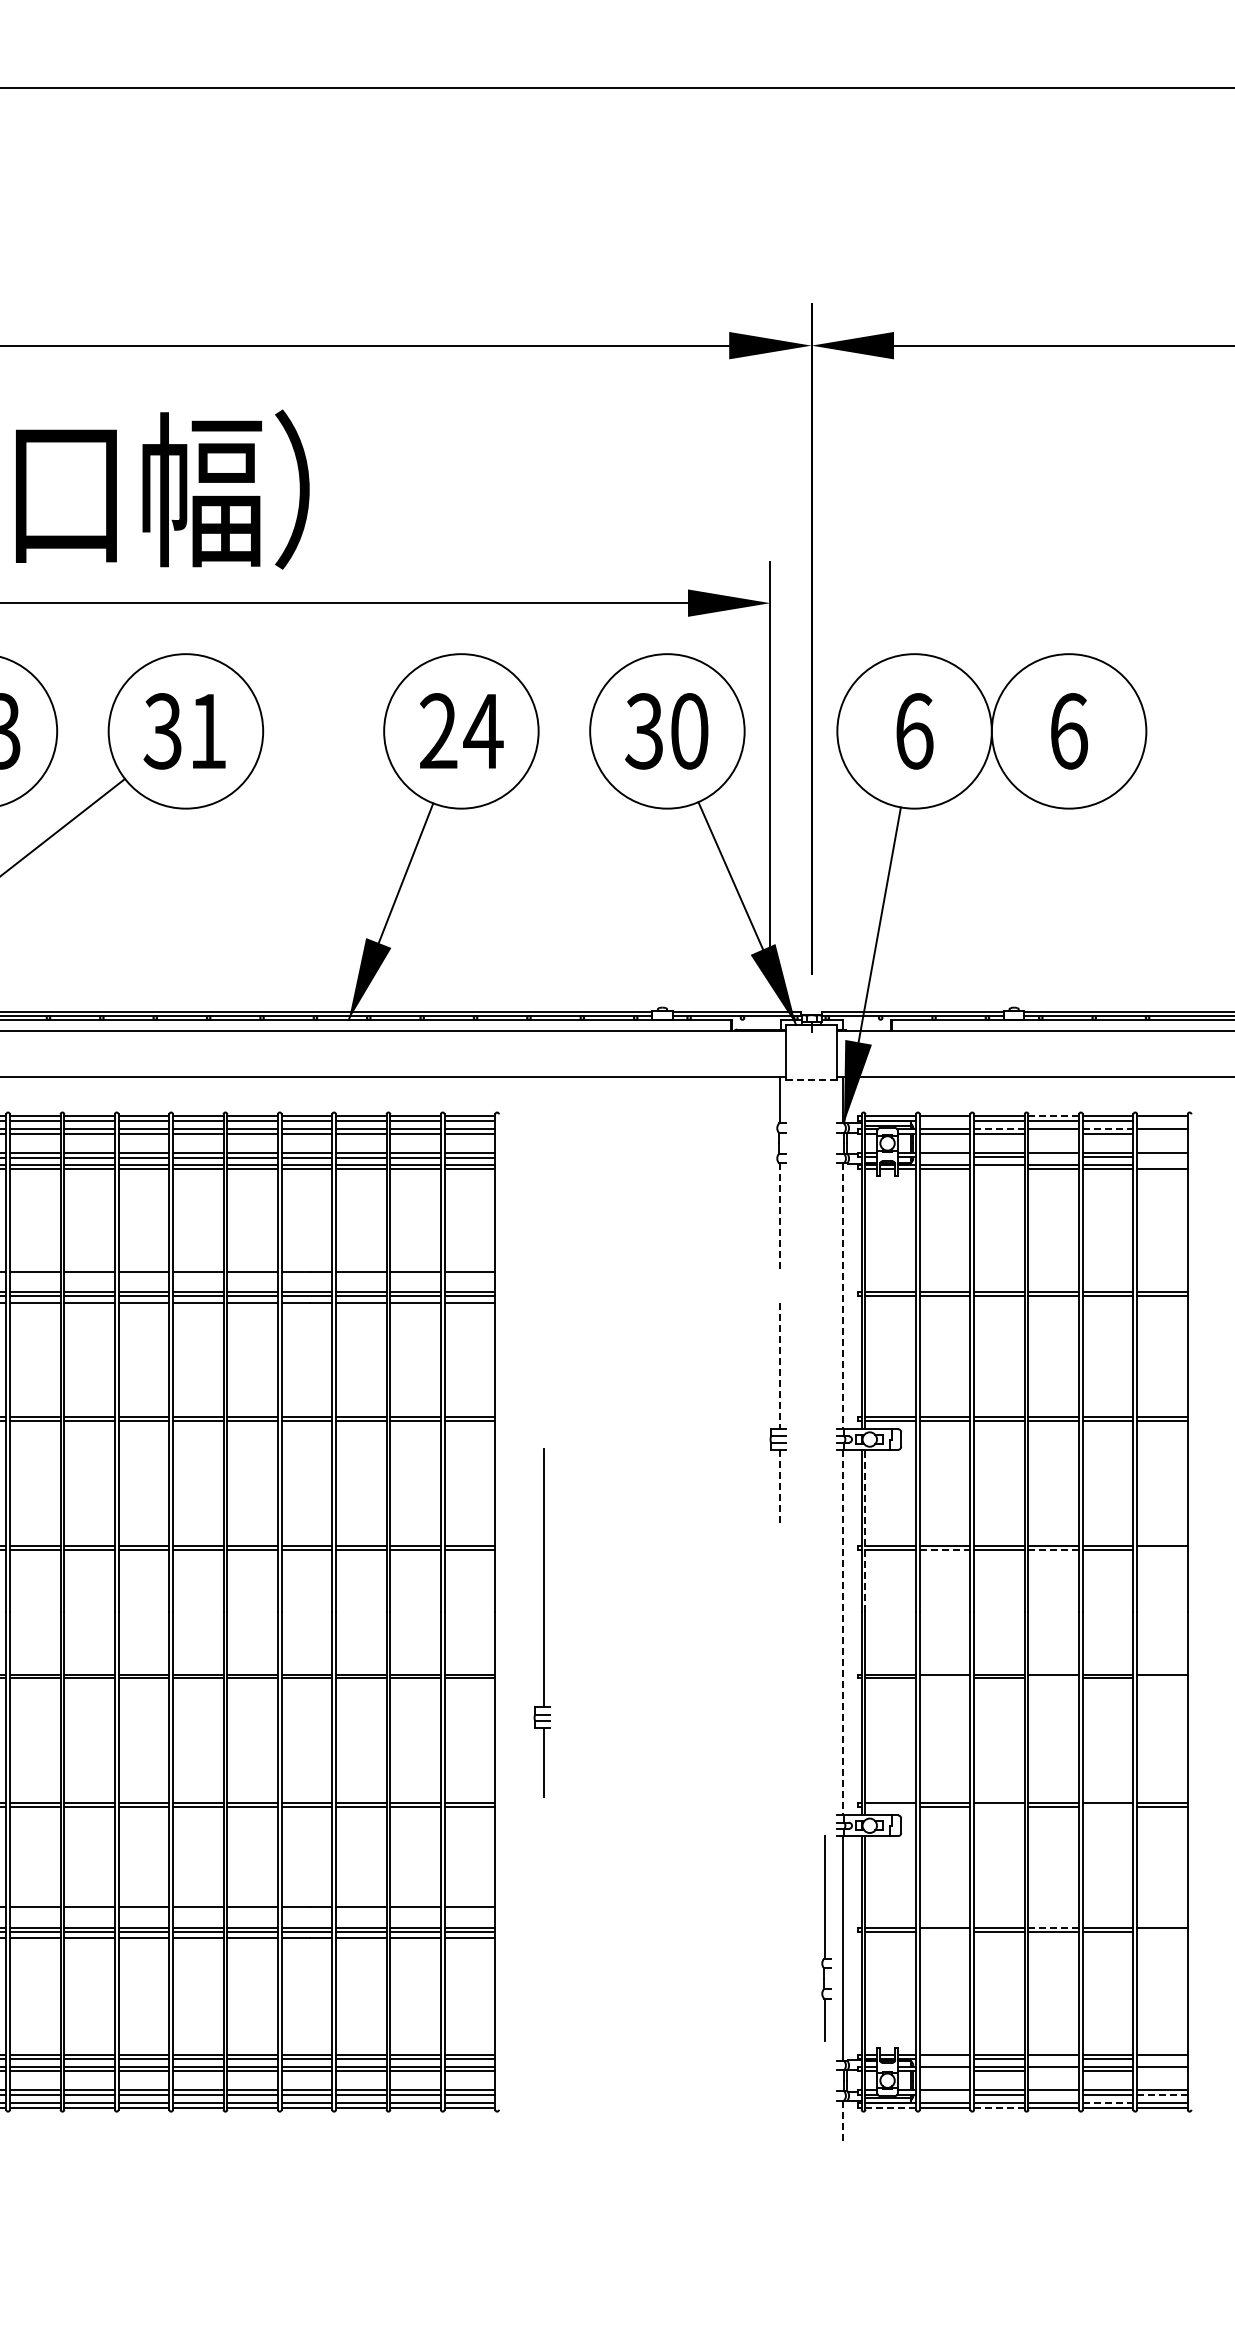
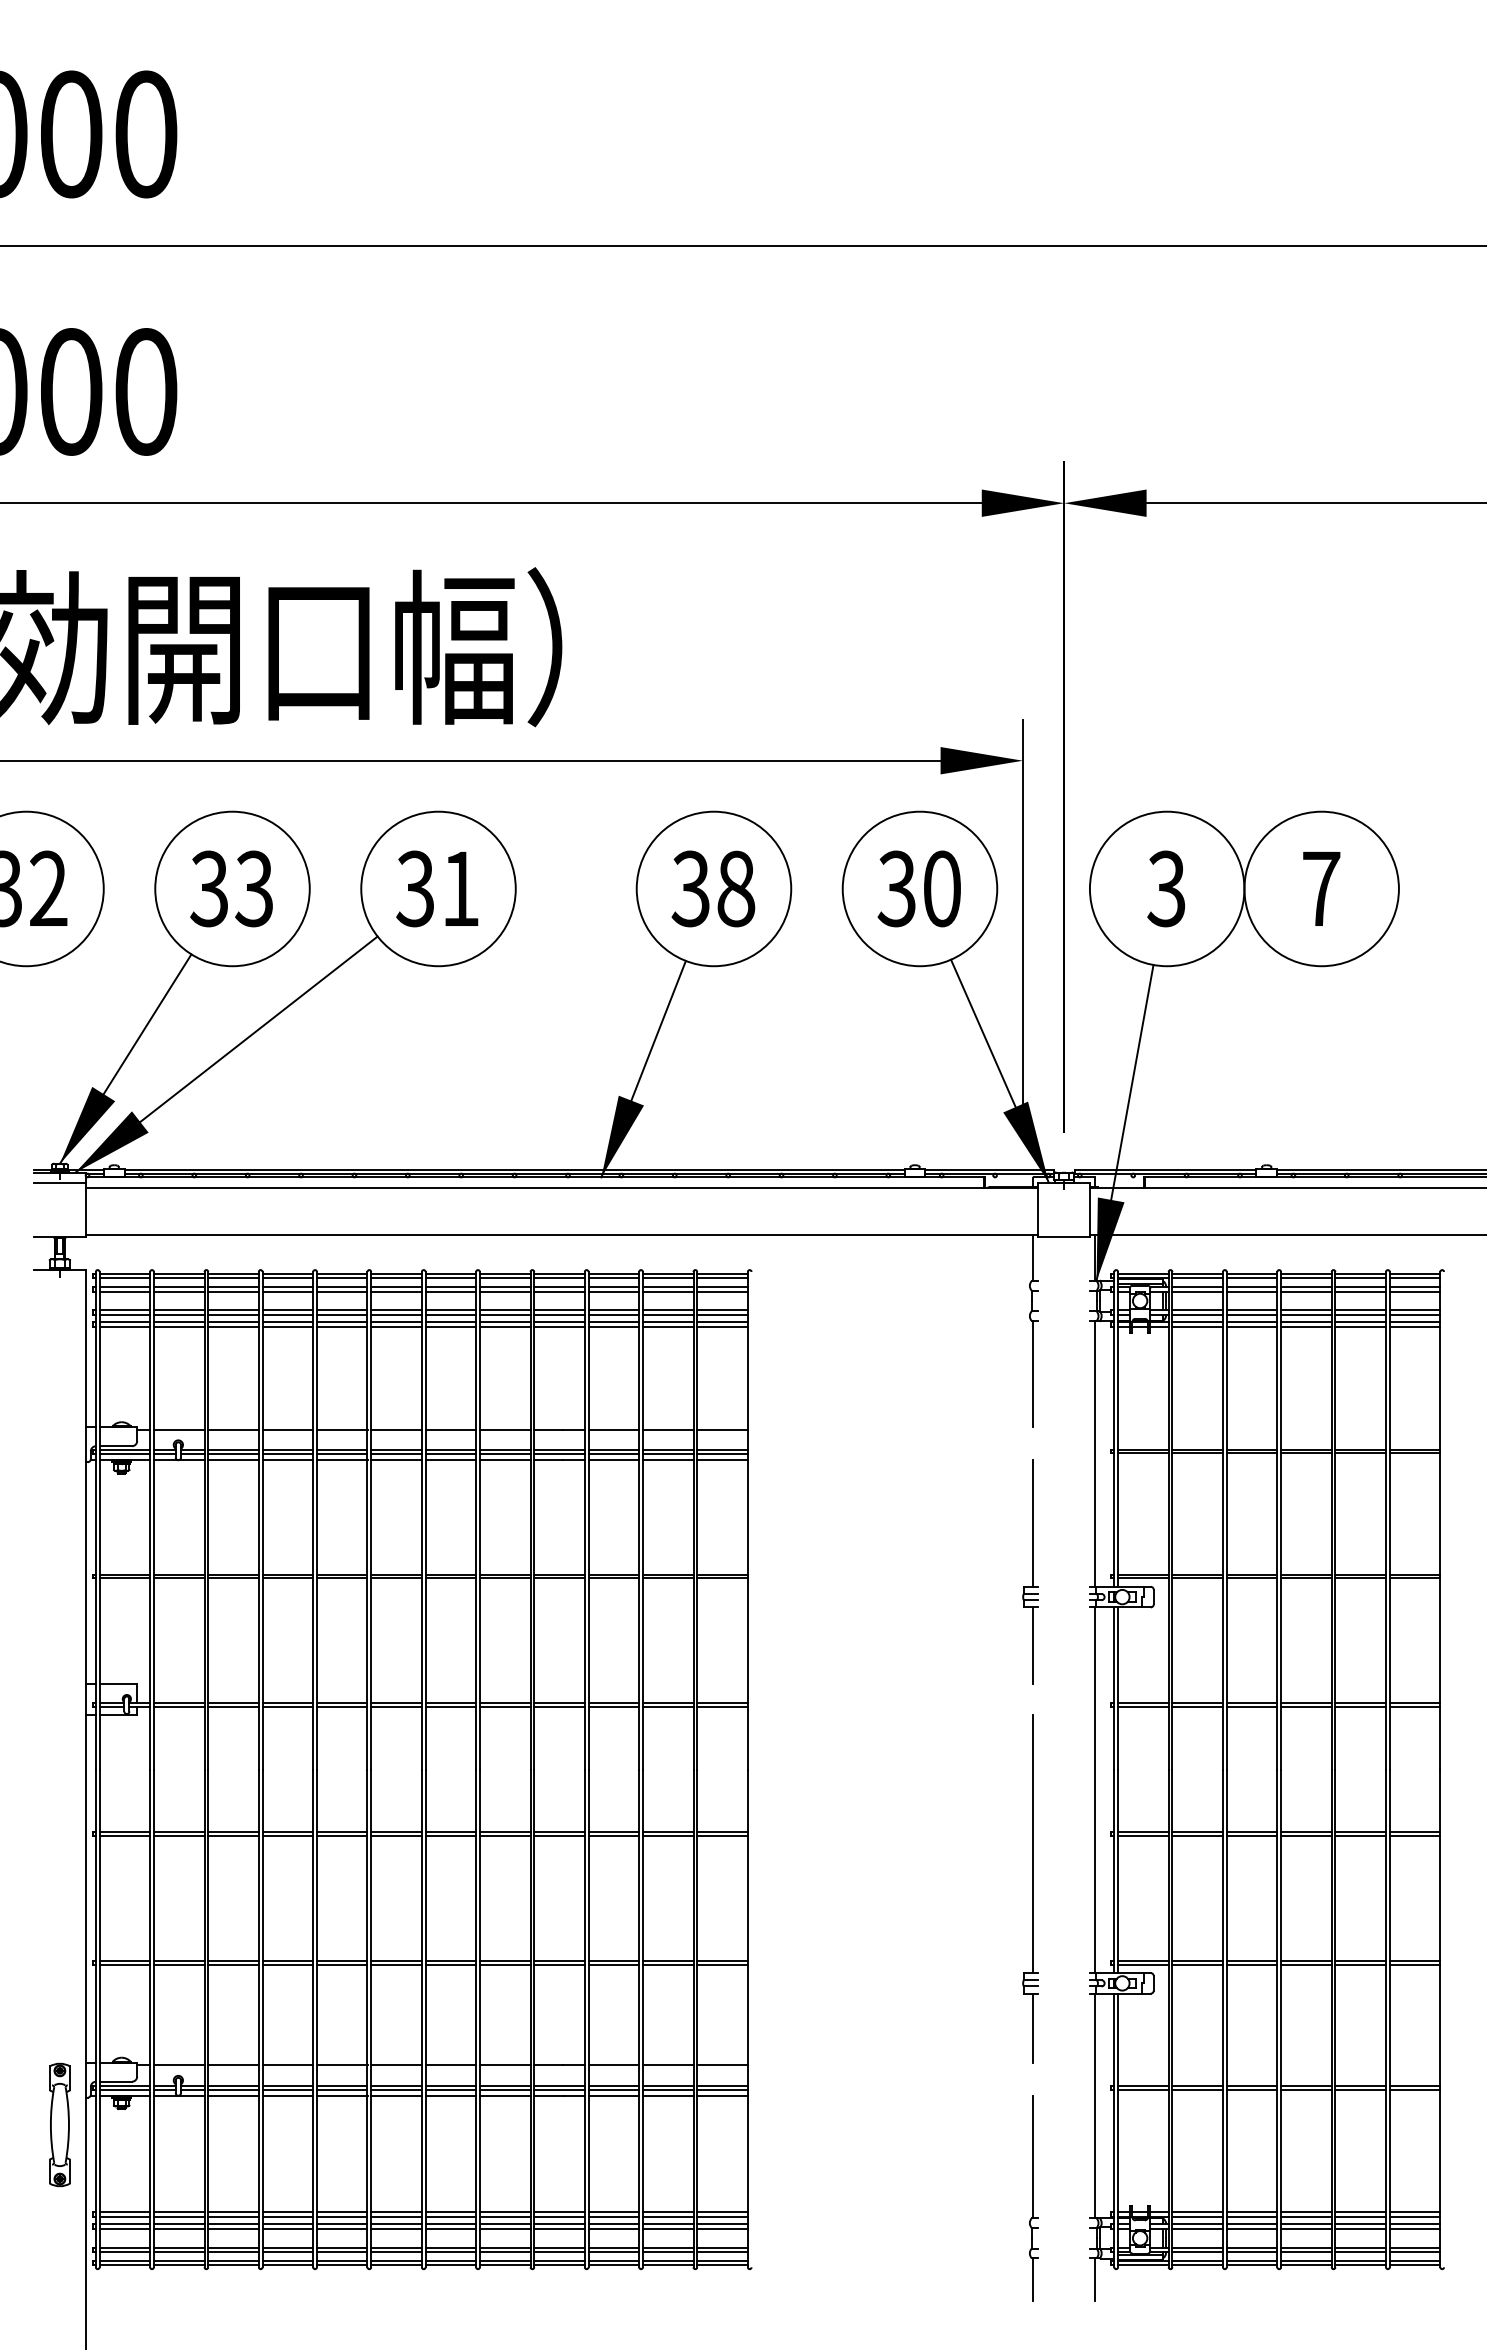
text: (460, 730) -> (713, 888), 24 -> 38
text: (913, 730) -> (1166, 888), 6 -> 3
text: (1068, 730) -> (1321, 888), 6 -> 7
line: (811, 1079) -> (1064, 1237), dashed -> solid
line: (1053, 1115) -> (1306, 1273), dashed -> solid
line: (944, 1120) -> (1197, 1278), added
line: (1161, 1120) -> (1414, 1278), added
line: (999, 1128) -> (1252, 1286), dashed -> solid
line: (1108, 1128) -> (1361, 1286), dashed -> solid
line: (1053, 1133) -> (1306, 1291), added
line: (1161, 1133) -> (1414, 1291), added
line: (944, 1157) -> (1197, 1315), added
line: (1053, 1157) -> (1306, 1315), added
line: (1161, 1157) -> (1414, 1315), added
line: (1161, 1164) -> (1414, 1322), added
line: (998, 1169) -> (1251, 1327), added
line: (780, 1216) -> (1033, 1374), dashed -> solid
line: (842, 1295) -> (1095, 1453), dashed -> solid
line: (780, 1366) -> (1033, 1524), dashed -> solid
line: (780, 1488) -> (1033, 1646), dashed -> solid
line: (865, 1530) -> (1118, 1688), dashed -> solid
line: (945, 1549) -> (1198, 1707), dashed -> solid
line: (1053, 1549) -> (1306, 1707), dashed -> solid
line: (1161, 1549) -> (1414, 1707), added
part: (541, 1622) -> (1030, 1888), moved
line: (842, 1632) -> (1095, 1790), dashed -> solid
line: (944, 1677) -> (1197, 1835), added
line: (1053, 1677) -> (1306, 1835), added
line: (1161, 1677) -> (1414, 1835), added
line: (890, 1806) -> (1143, 1964), added
line: (998, 1806) -> (1251, 1964), added
line: (1107, 1806) -> (1360, 1964), added
line: (1053, 1927) -> (1306, 2085), dashed -> solid
line: (944, 1931) -> (1197, 2089), added
line: (1161, 1931) -> (1414, 2089), added
part: (825, 1938) -> (1033, 2198), moved
line: (944, 2058) -> (1197, 2216), added
line: (1053, 2058) -> (1306, 2216), added
line: (1161, 2058) -> (1414, 2216), added
line: (944, 2070) -> (1197, 2228), added
line: (1053, 2070) -> (1306, 2228), added
line: (1161, 2070) -> (1414, 2228), added
line: (944, 2094) -> (1197, 2252), added
line: (1053, 2094) -> (1306, 2252), added
line: (1162, 2094) -> (1415, 2252), dashed -> solid
line: (1108, 2102) -> (1361, 2260), dashed -> solid
line: (890, 2107) -> (1143, 2265), dashed -> solid
line: (999, 2107) -> (1252, 2265), dashed -> solid
line: (842, 2121) -> (1095, 2279), dashed -> solid

